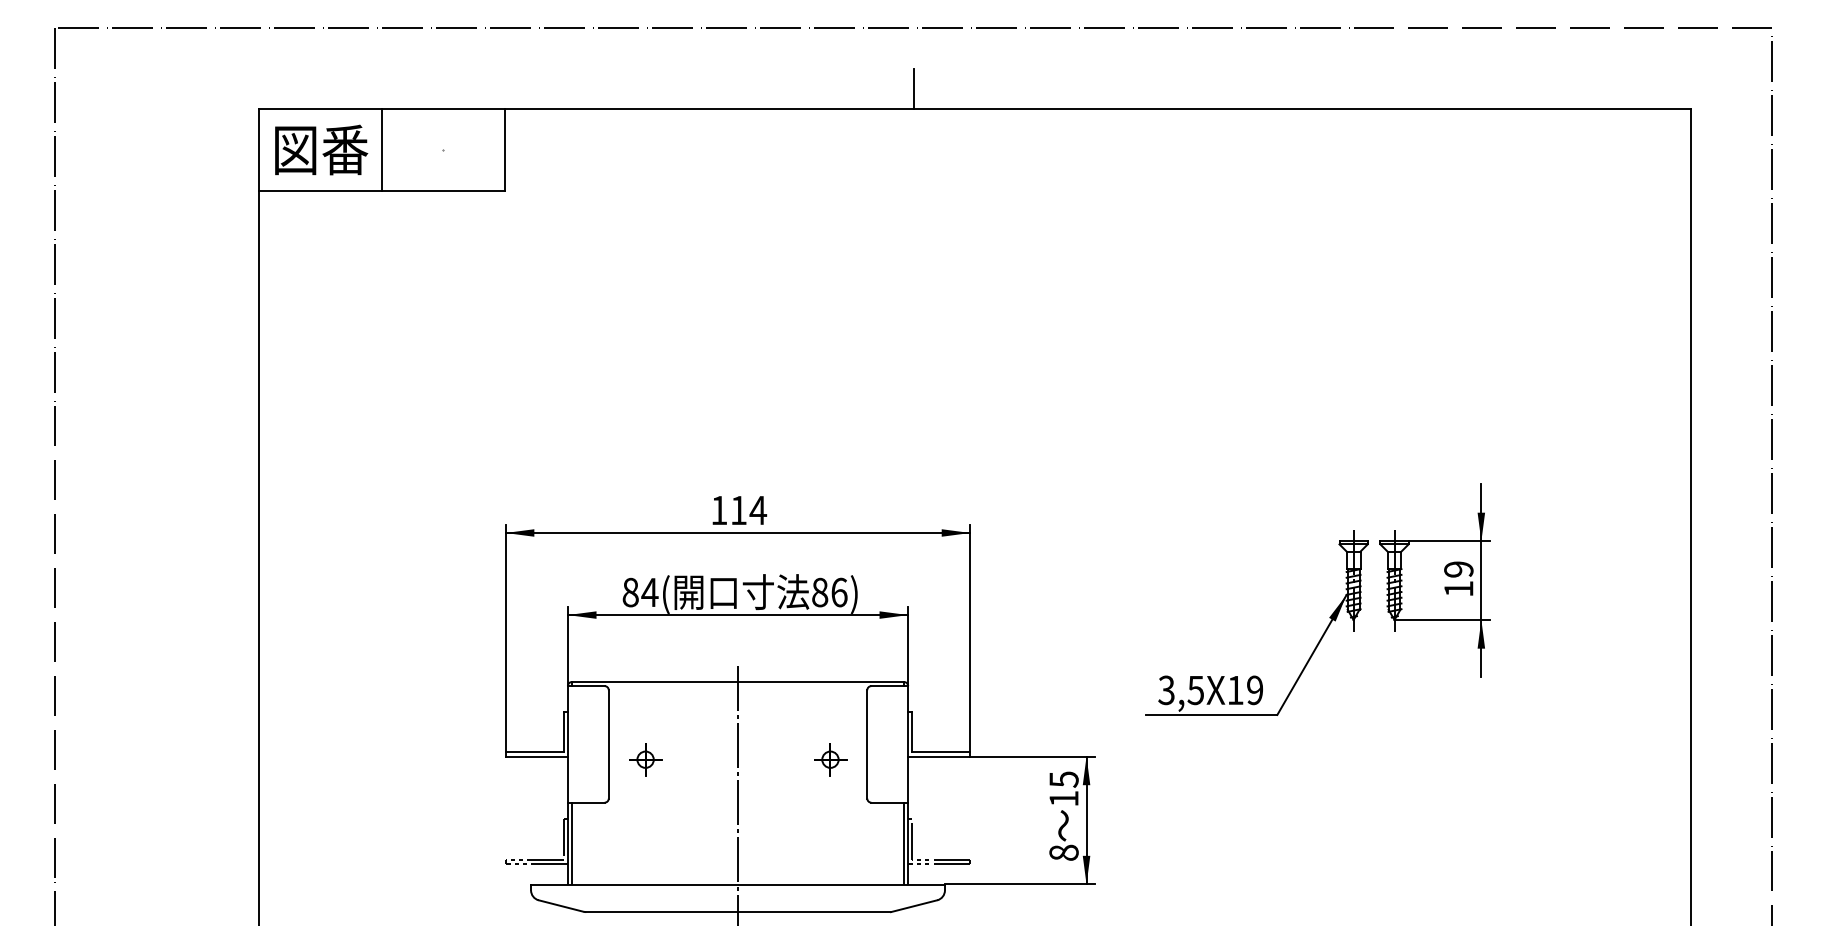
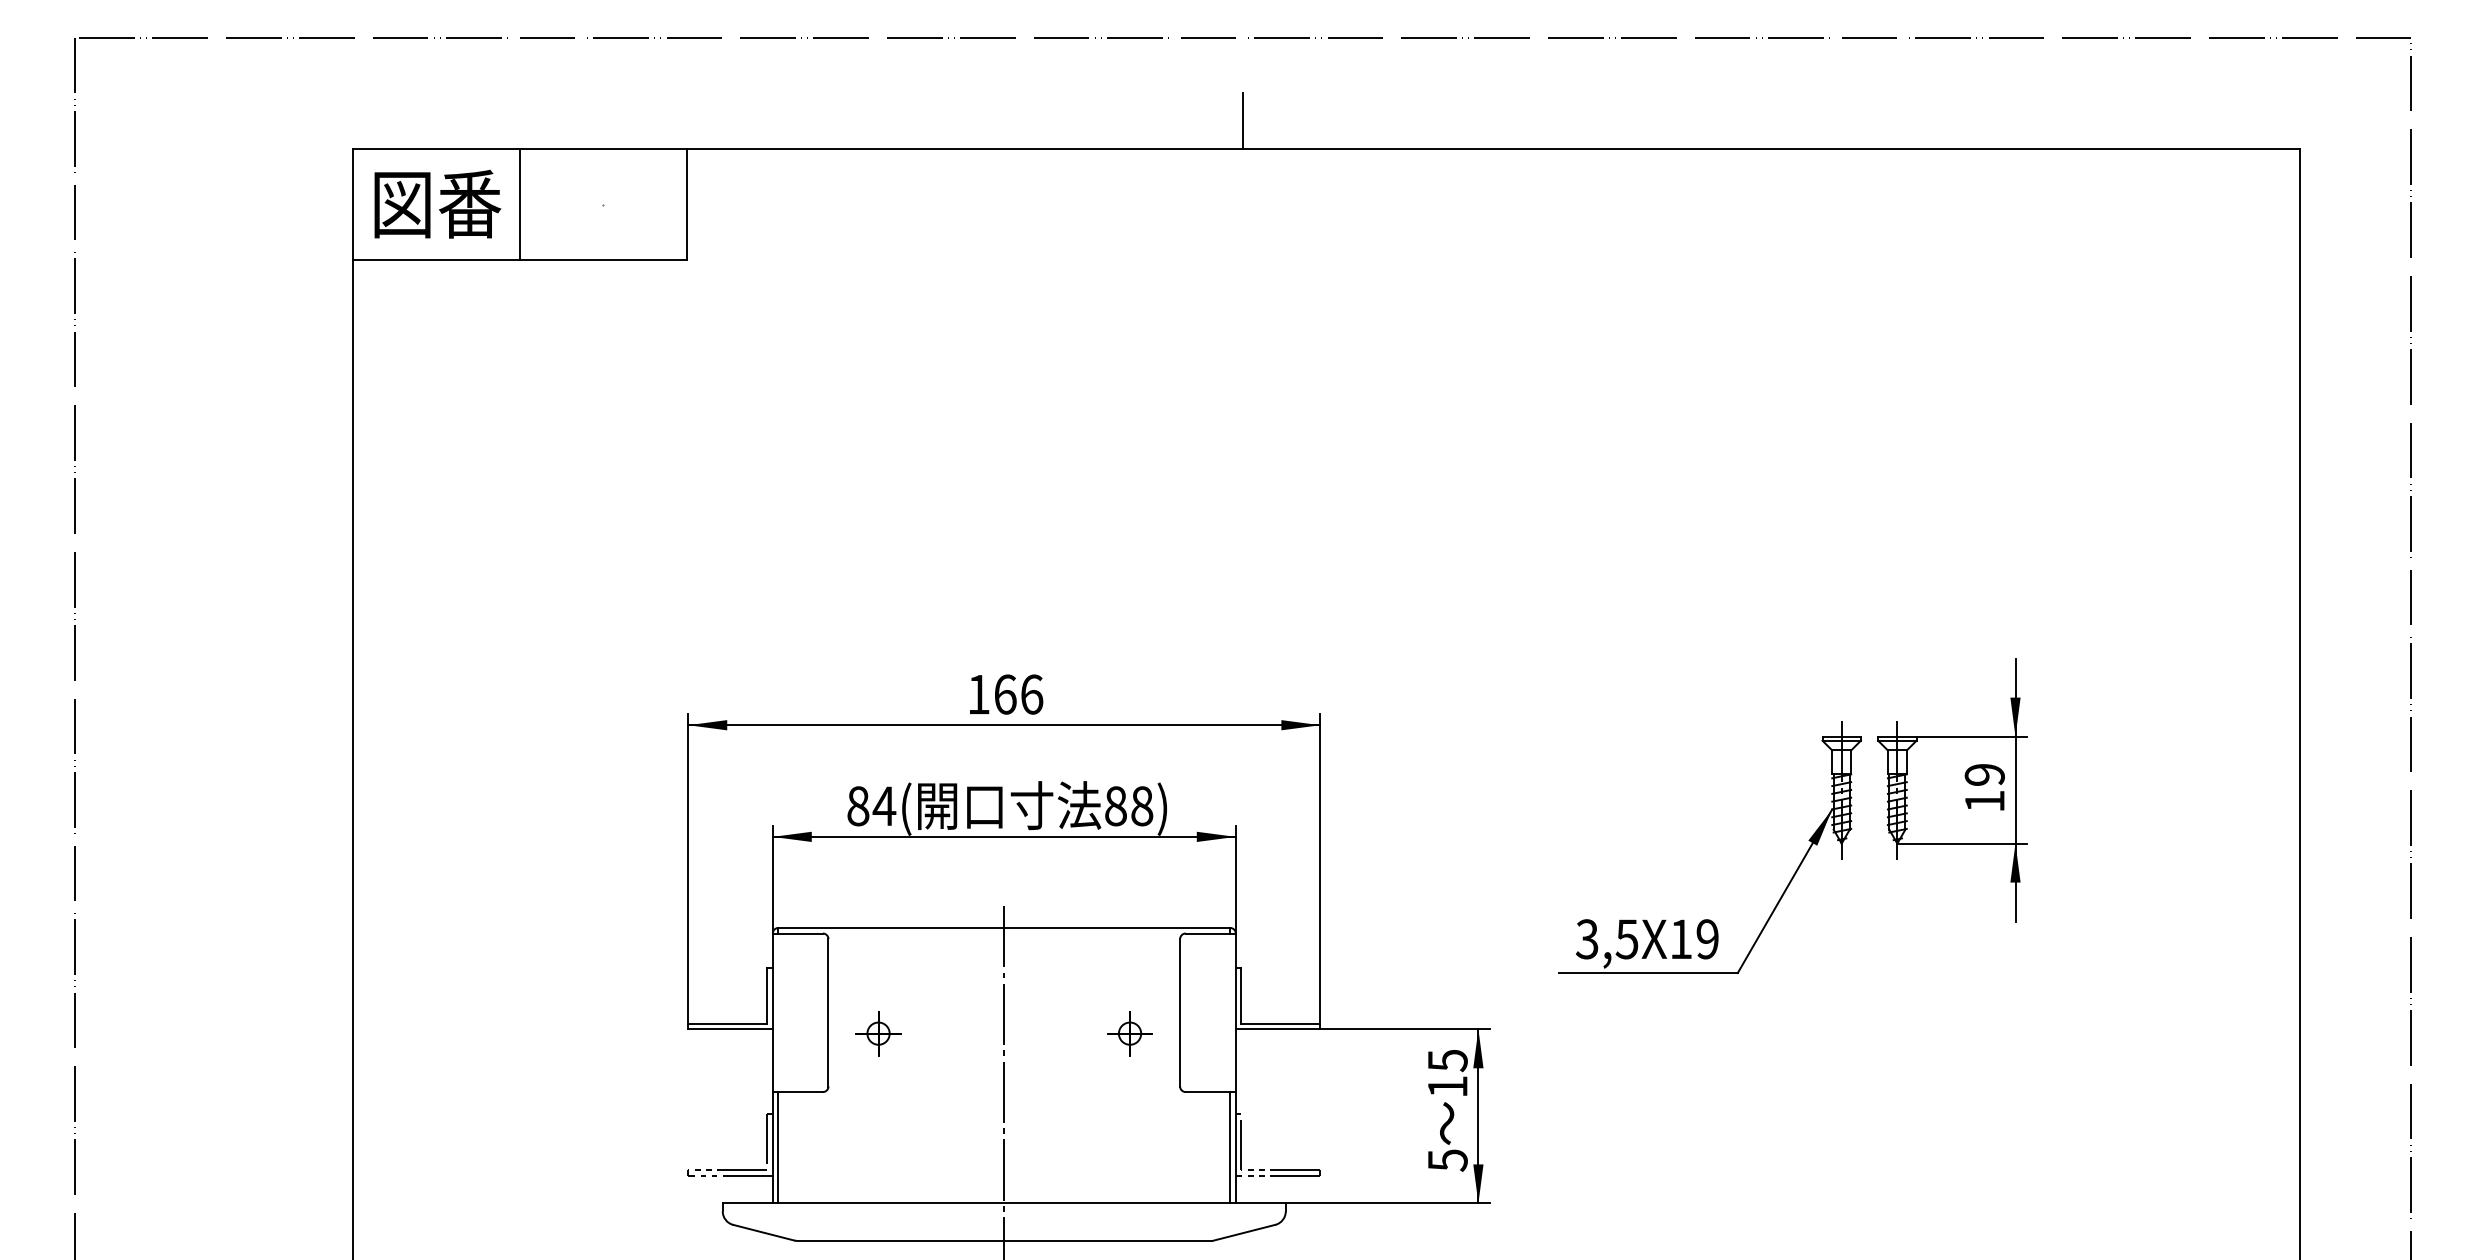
text: (749, 510) -> (1019, 694), 114 -> 166
text: (839, 592) -> (1142, 806), 86) -> 88)
text: (1063, 852) -> (1447, 1160), 8 -> 5

